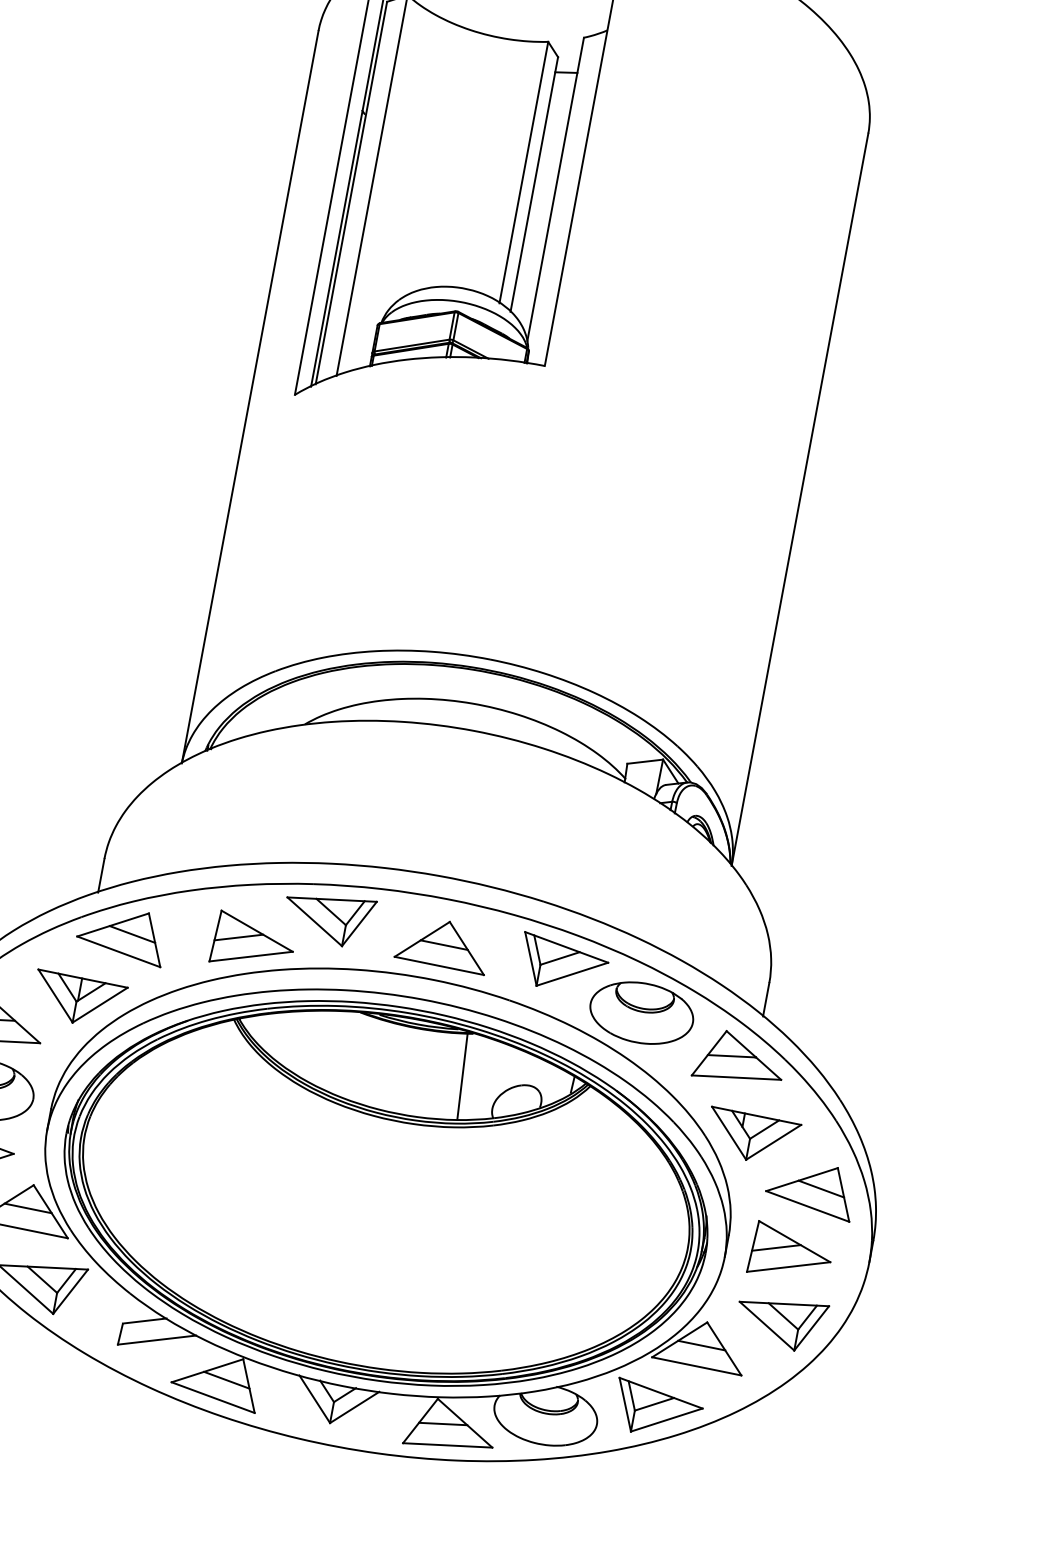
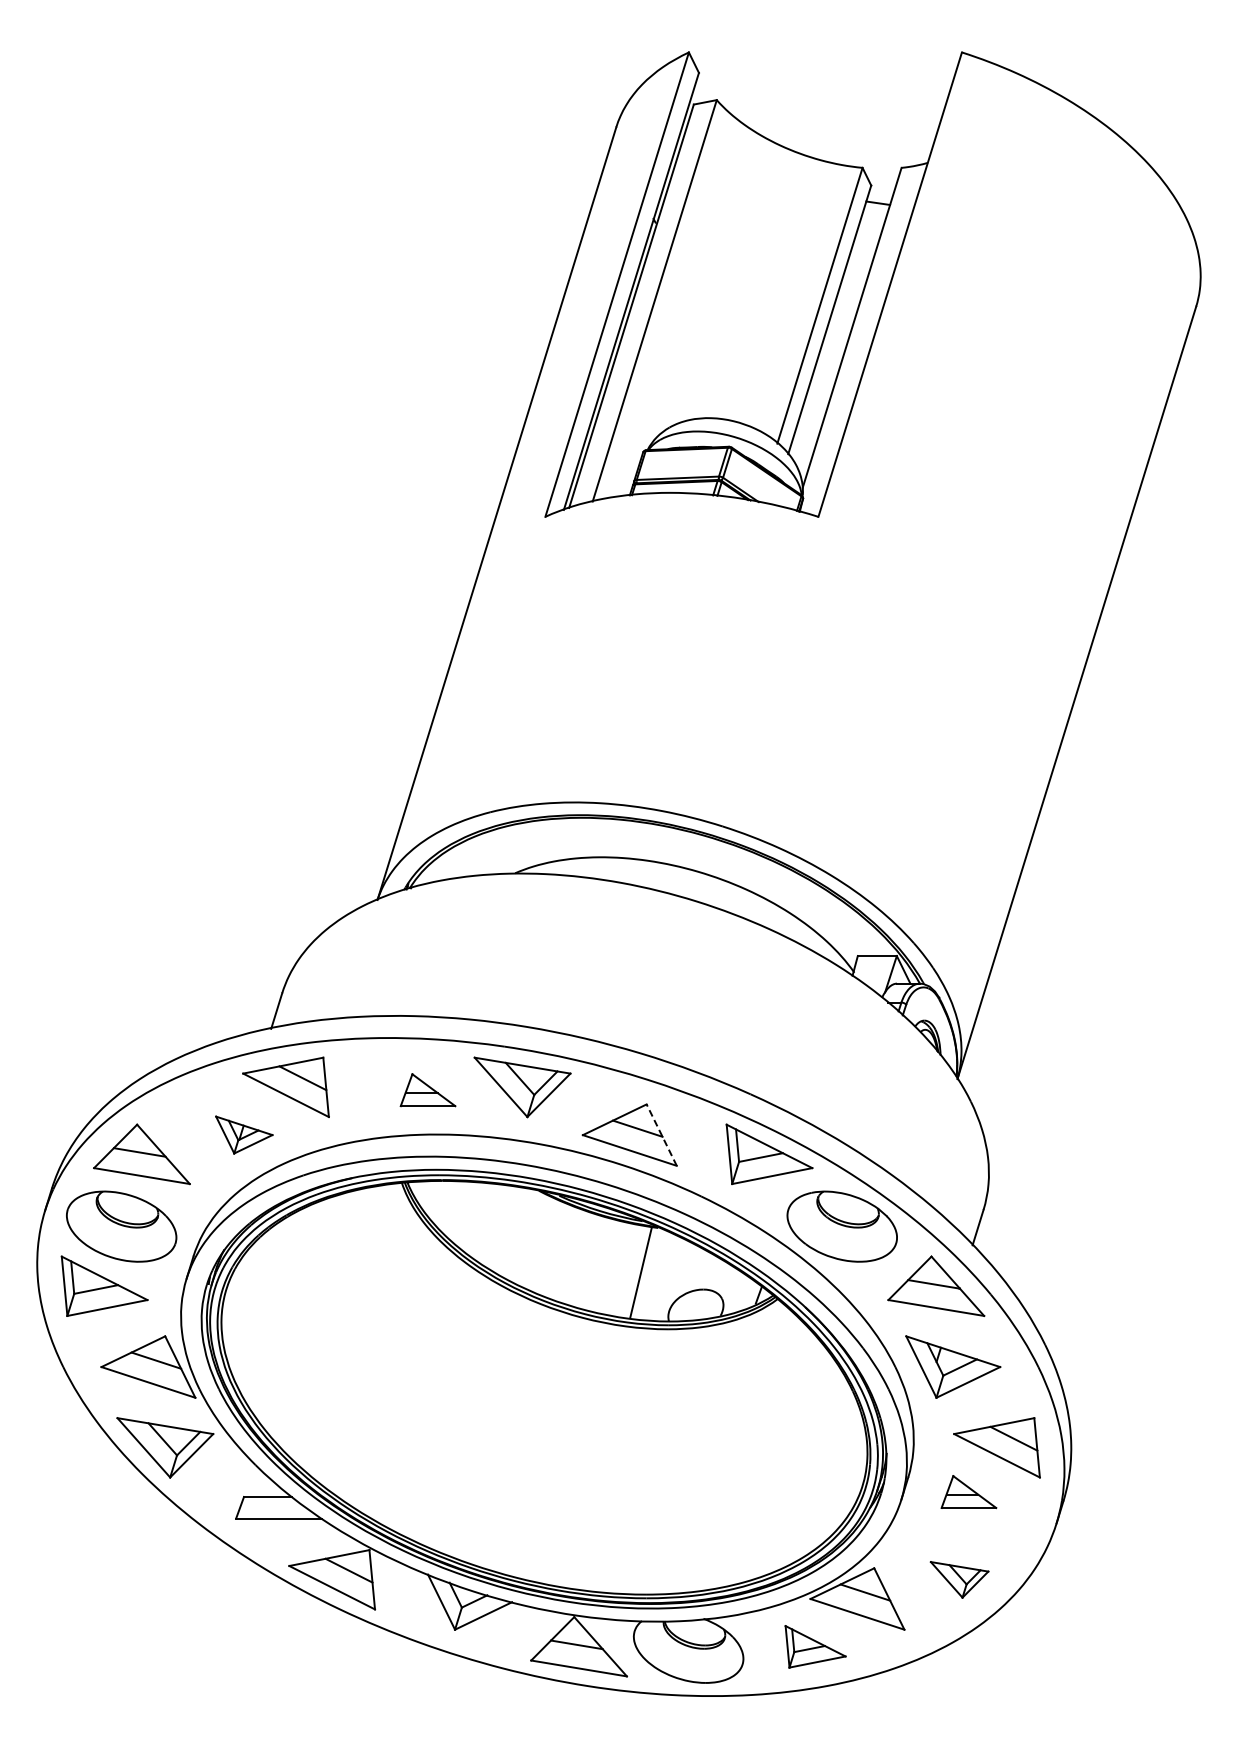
part: (247, 931) -> (427, 1089), size x0.6
line: (466, 947) -> (661, 1134), solid -> dashed
part: (84, 992) -> (244, 1134), size x0.6
part: (785, 1242) -> (968, 1491), size x0.6
part: (786, 1323) -> (959, 1579), size x0.6
part: (661, 1400) -> (815, 1646), size x0.7

